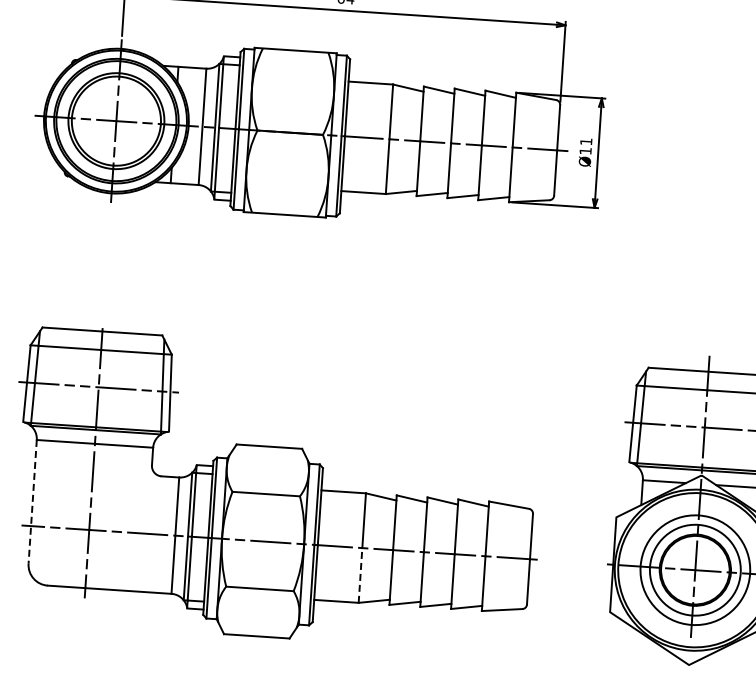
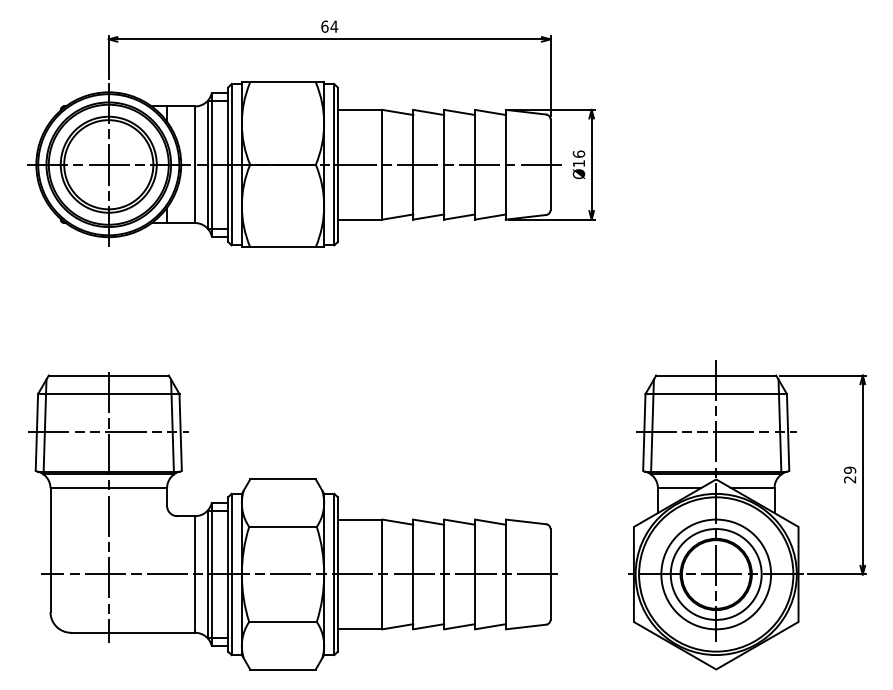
text: (585, 141) -> (578, 153), Ø11 -> Ø16
line: (32, 502) -> (50, 550), dashed -> solid
line: (360, 575) -> (382, 601), dashed -> solid

